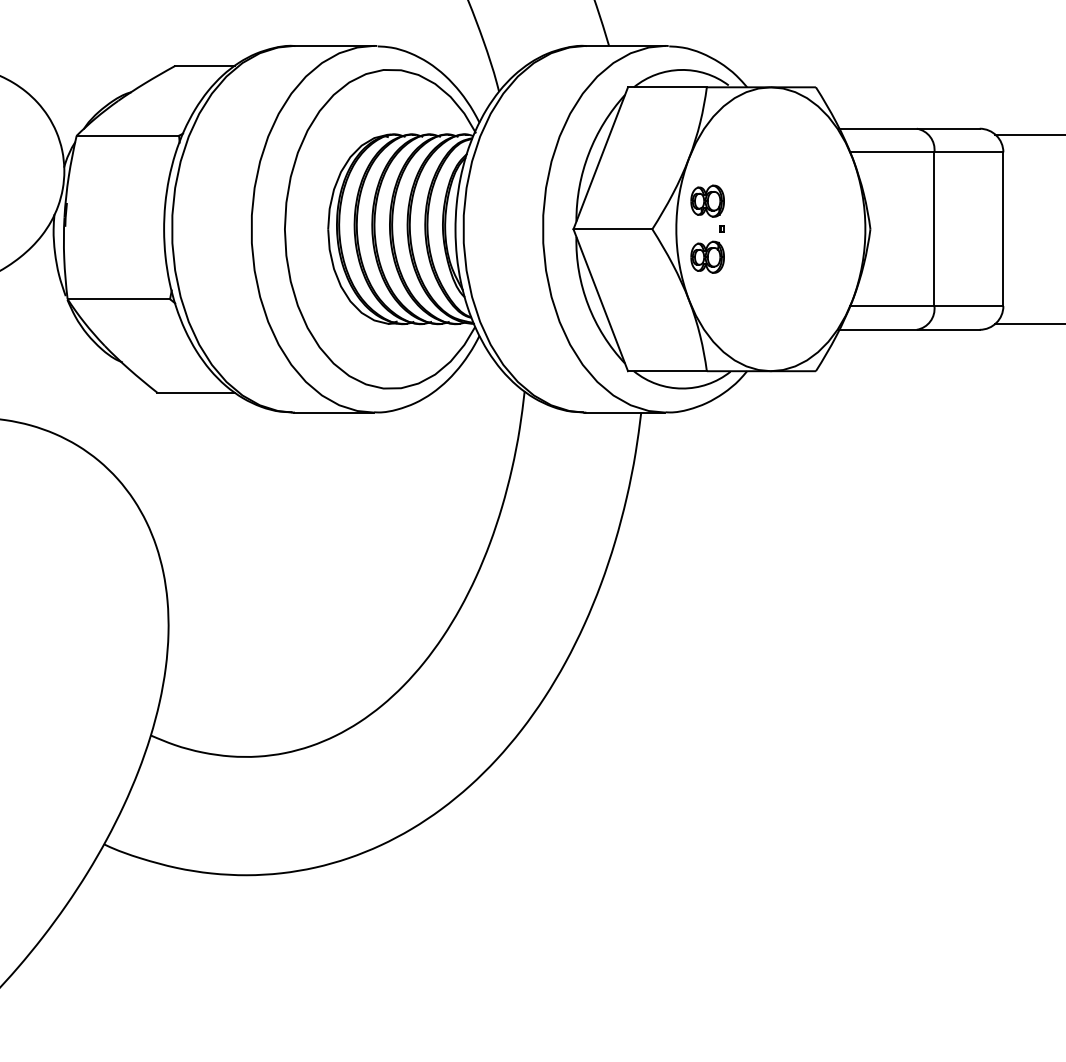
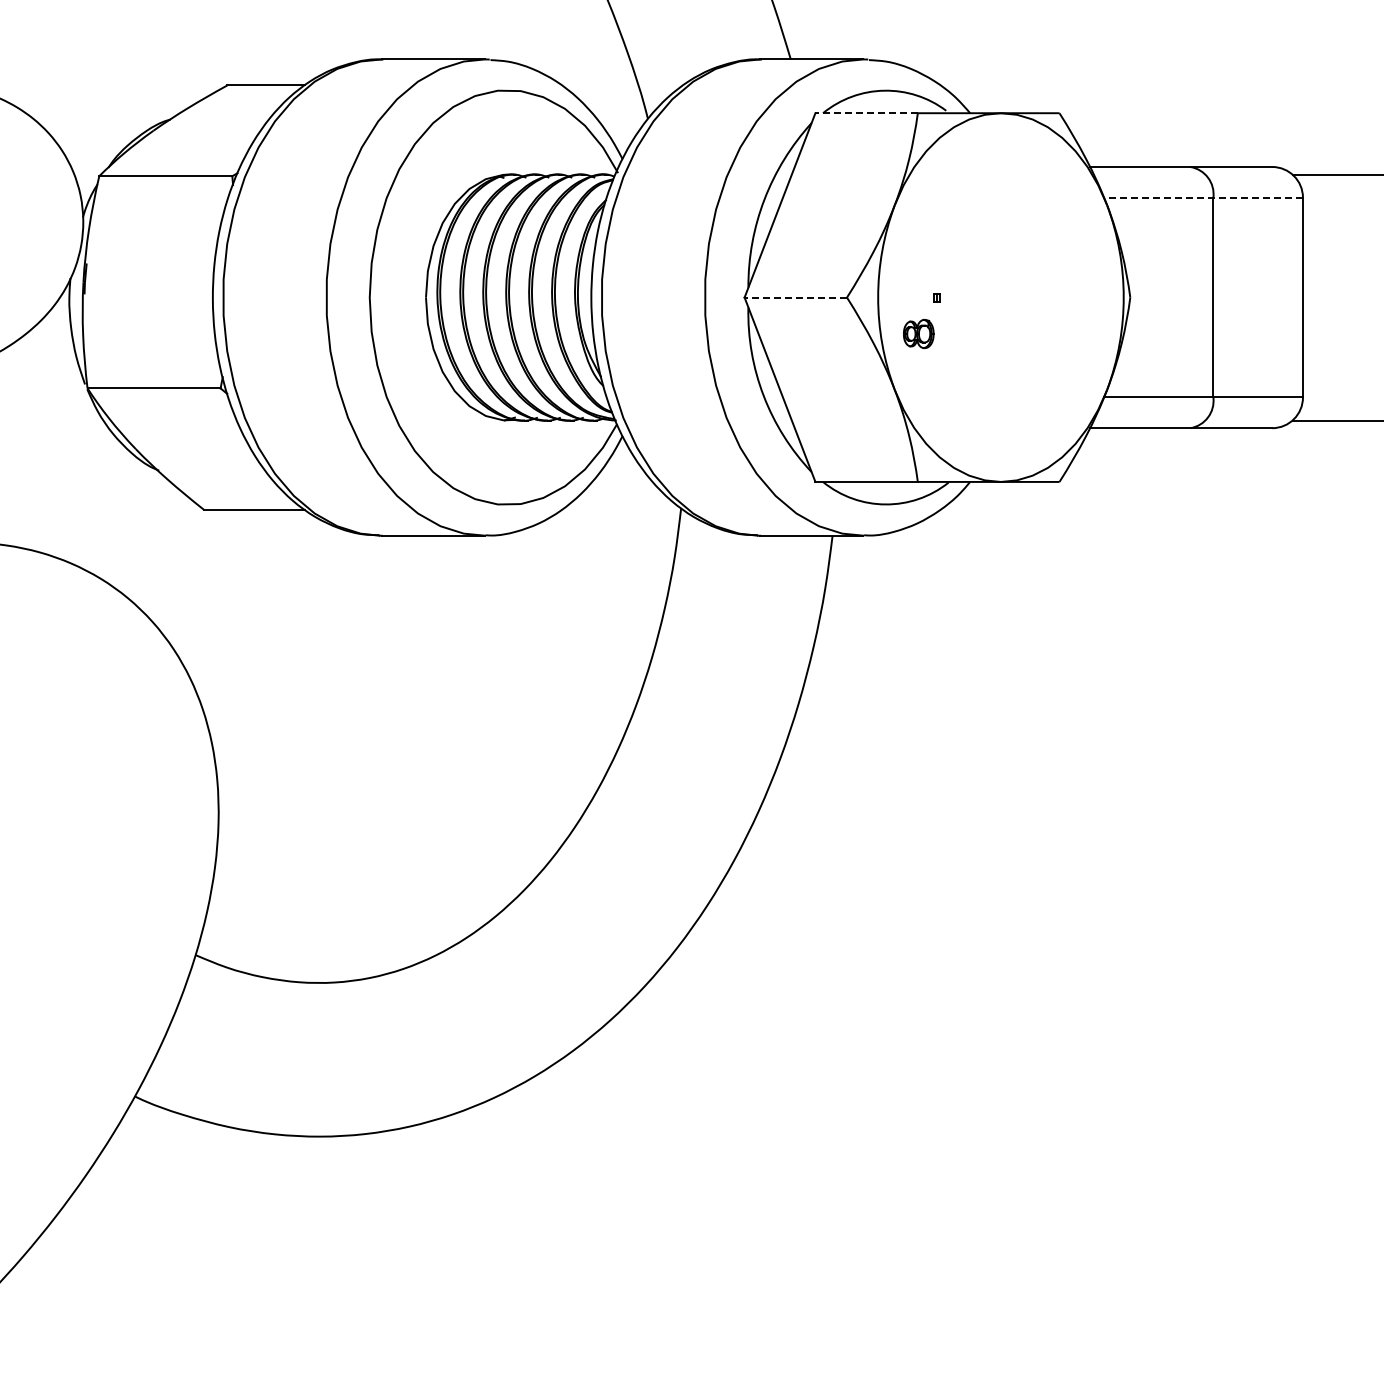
line: (667, 87) -> (866, 113), solid -> dashed
line: (926, 152) -> (1203, 197), solid -> dashed
part: (707, 201) -> (918, 261), removed
line: (612, 229) -> (795, 297), solid -> dashed
part: (707, 256) -> (918, 333), size x0.7

